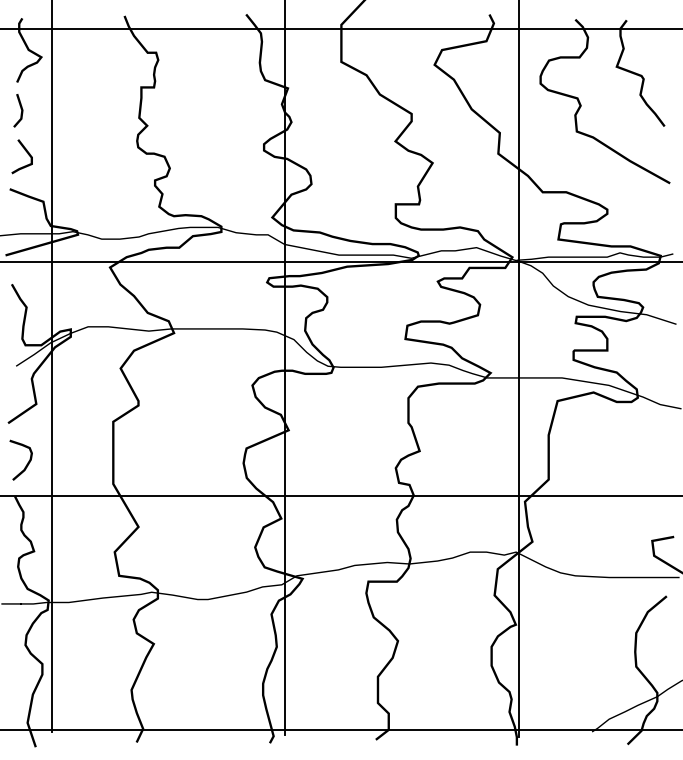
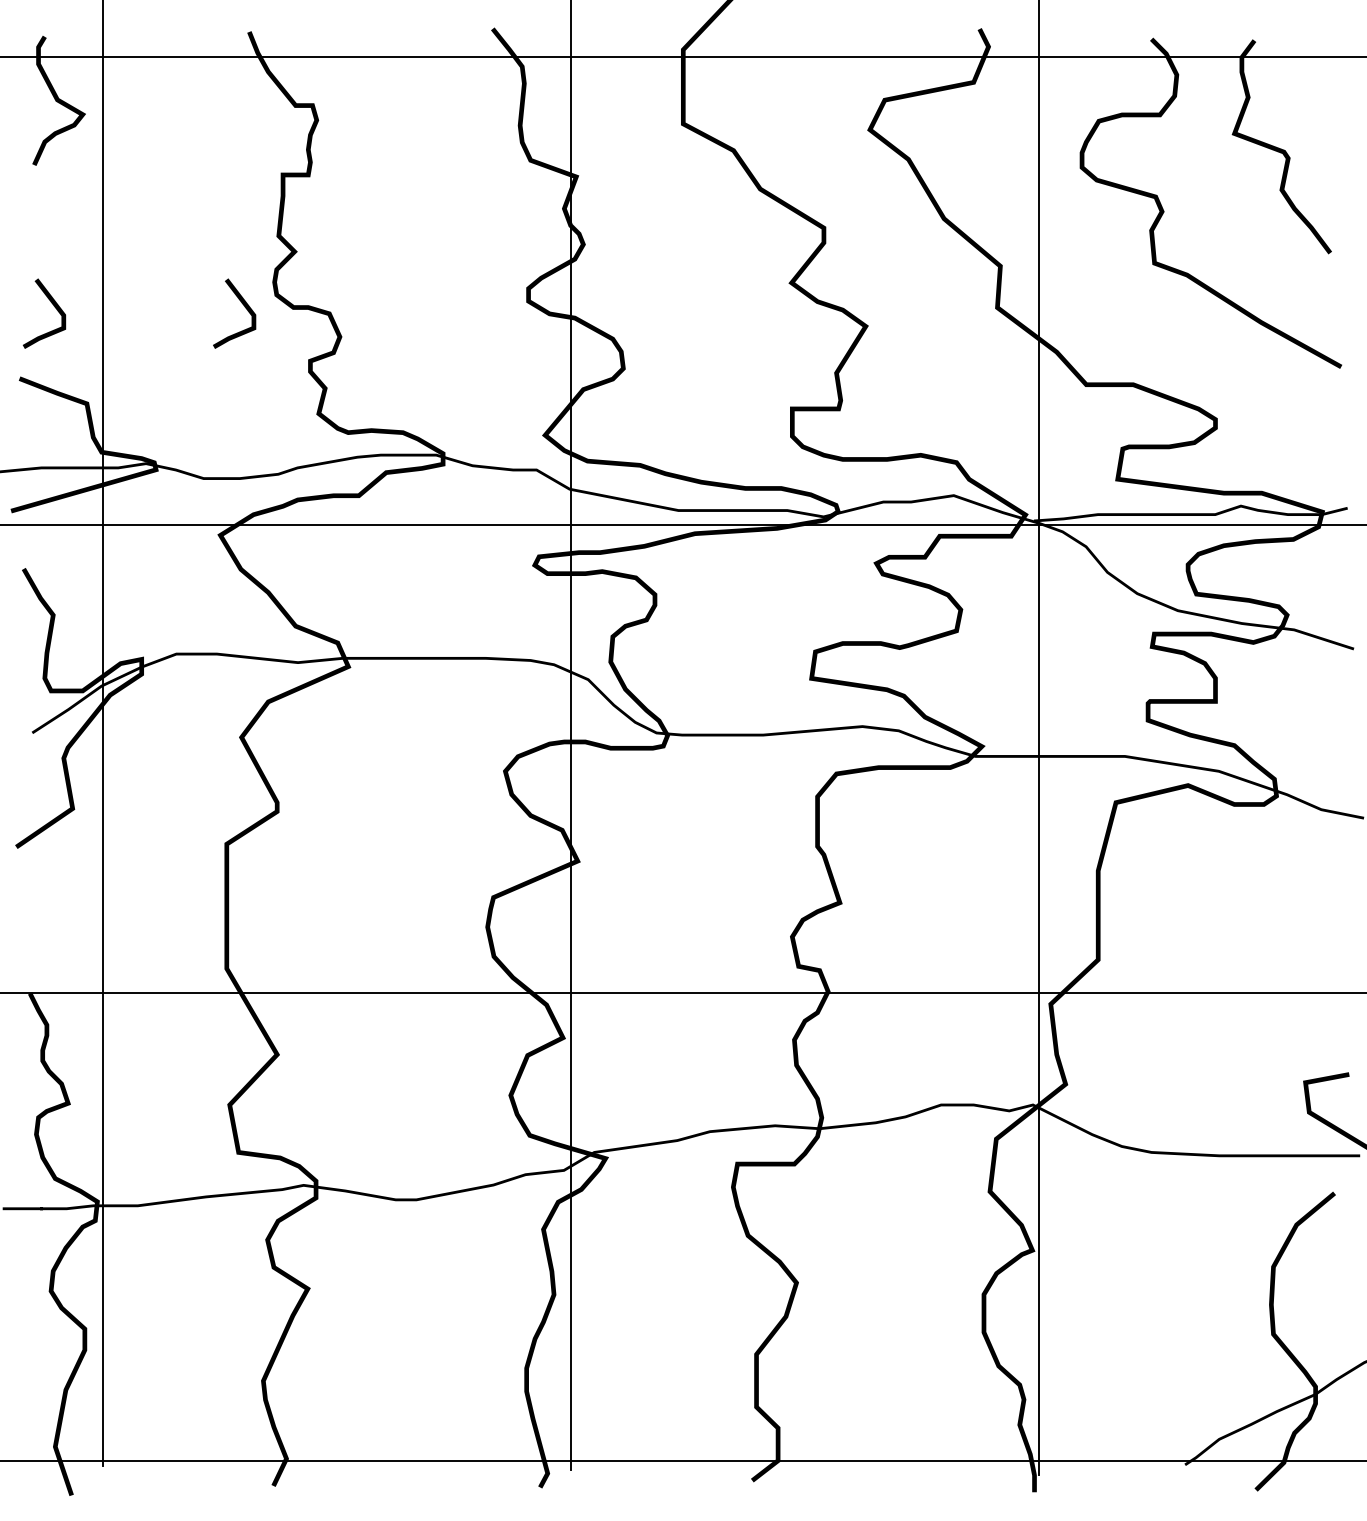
line: (20, 108) -> (41, 217), removed
line: (120, 151) -> (241, 303), added
curve: (27, 462) -> (55, 925), removed

